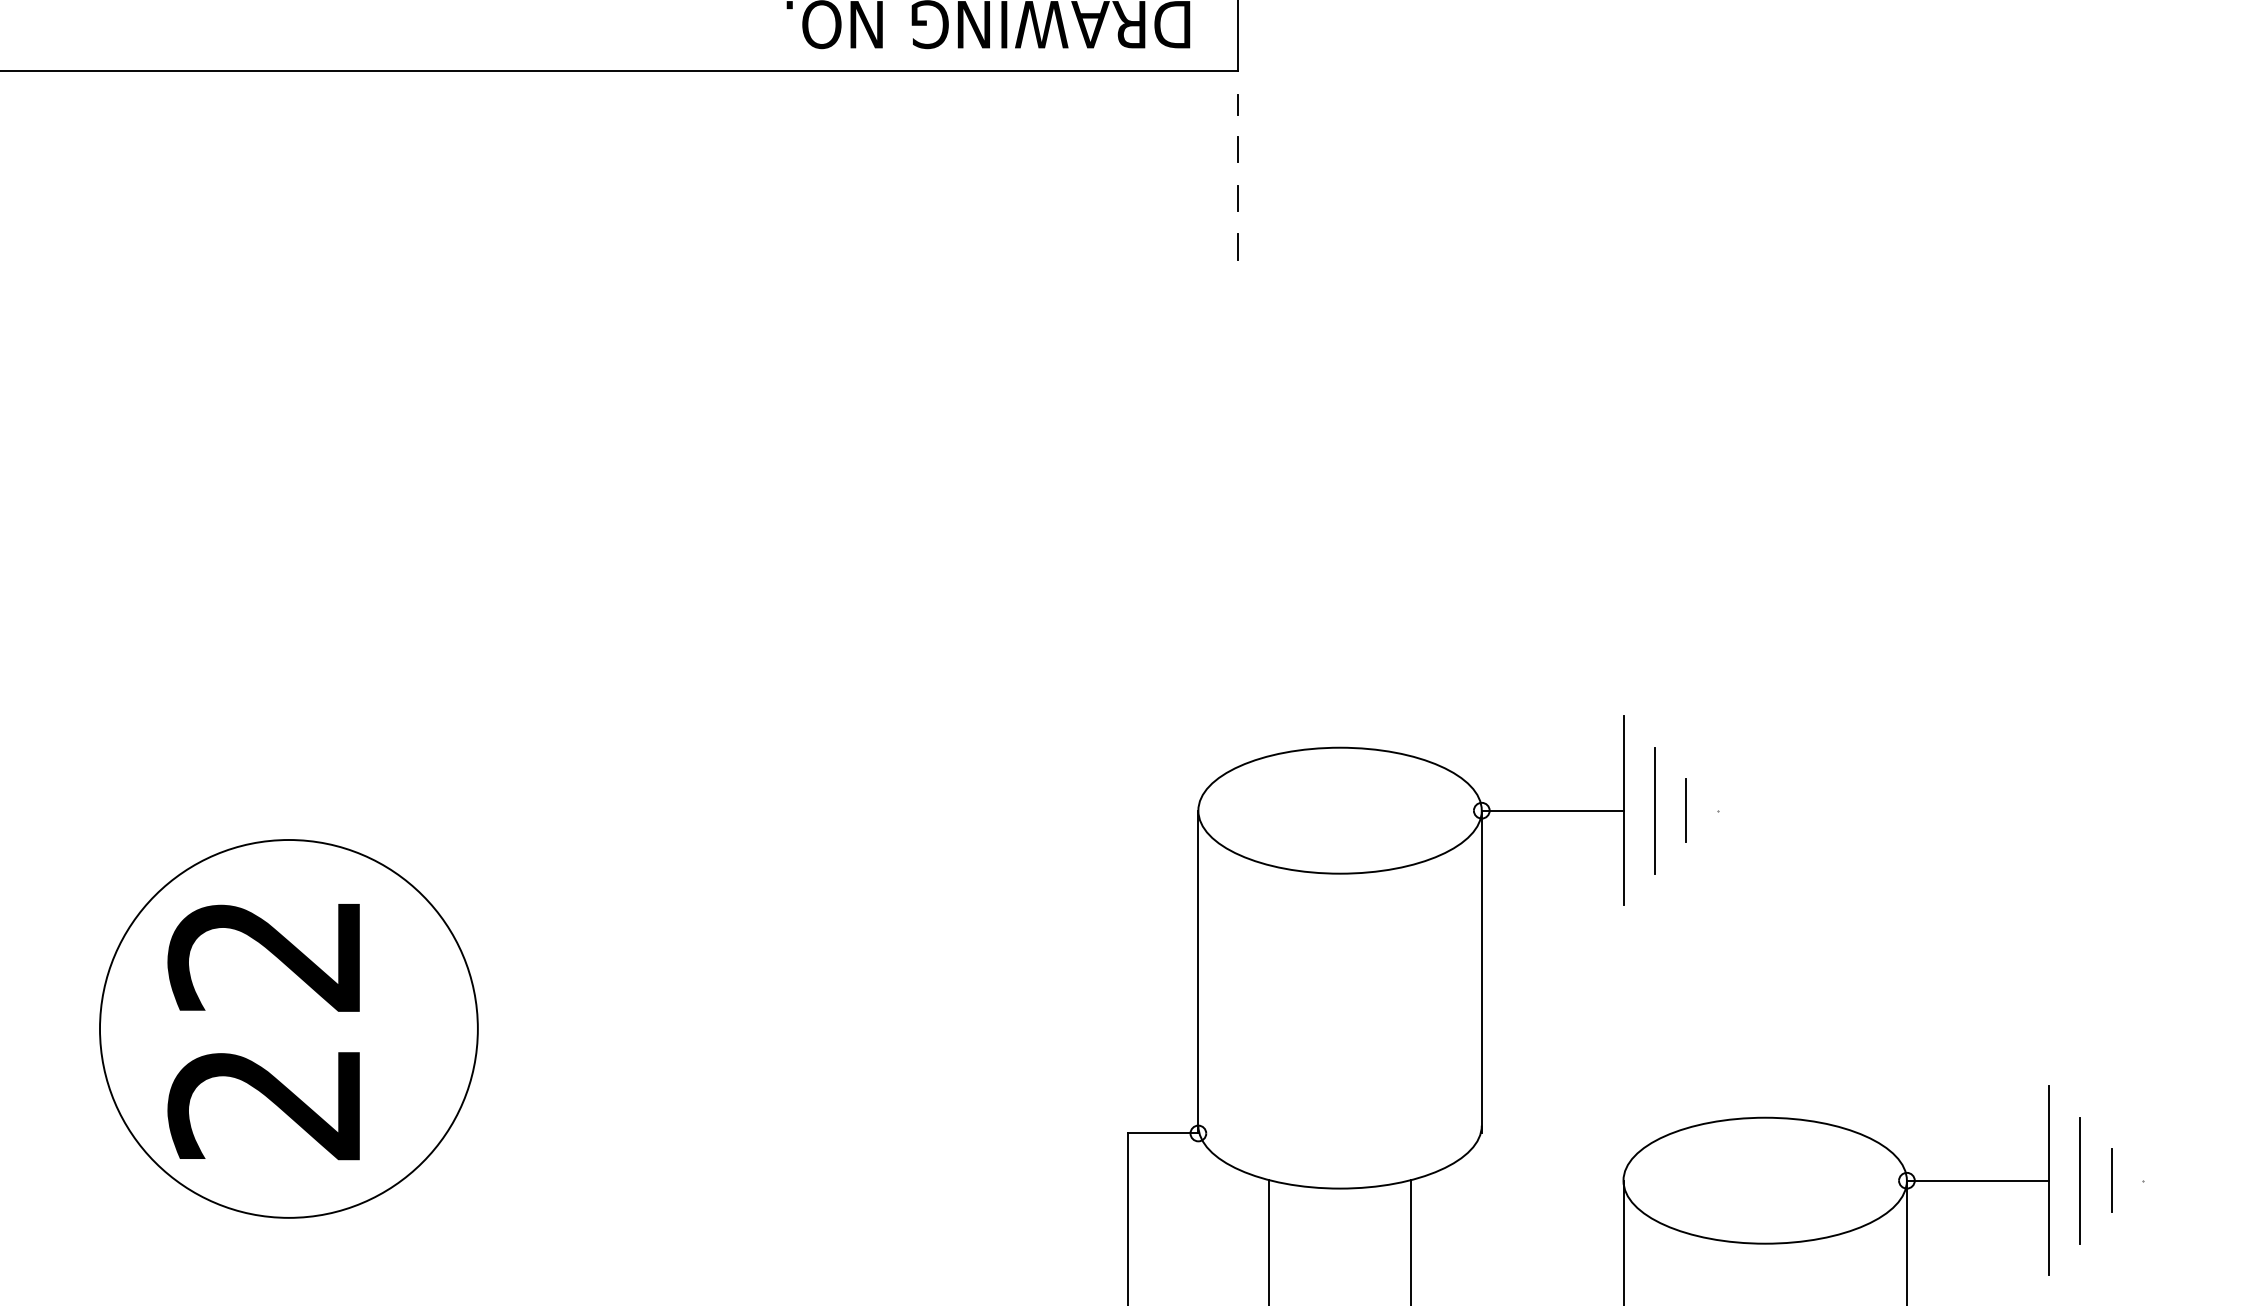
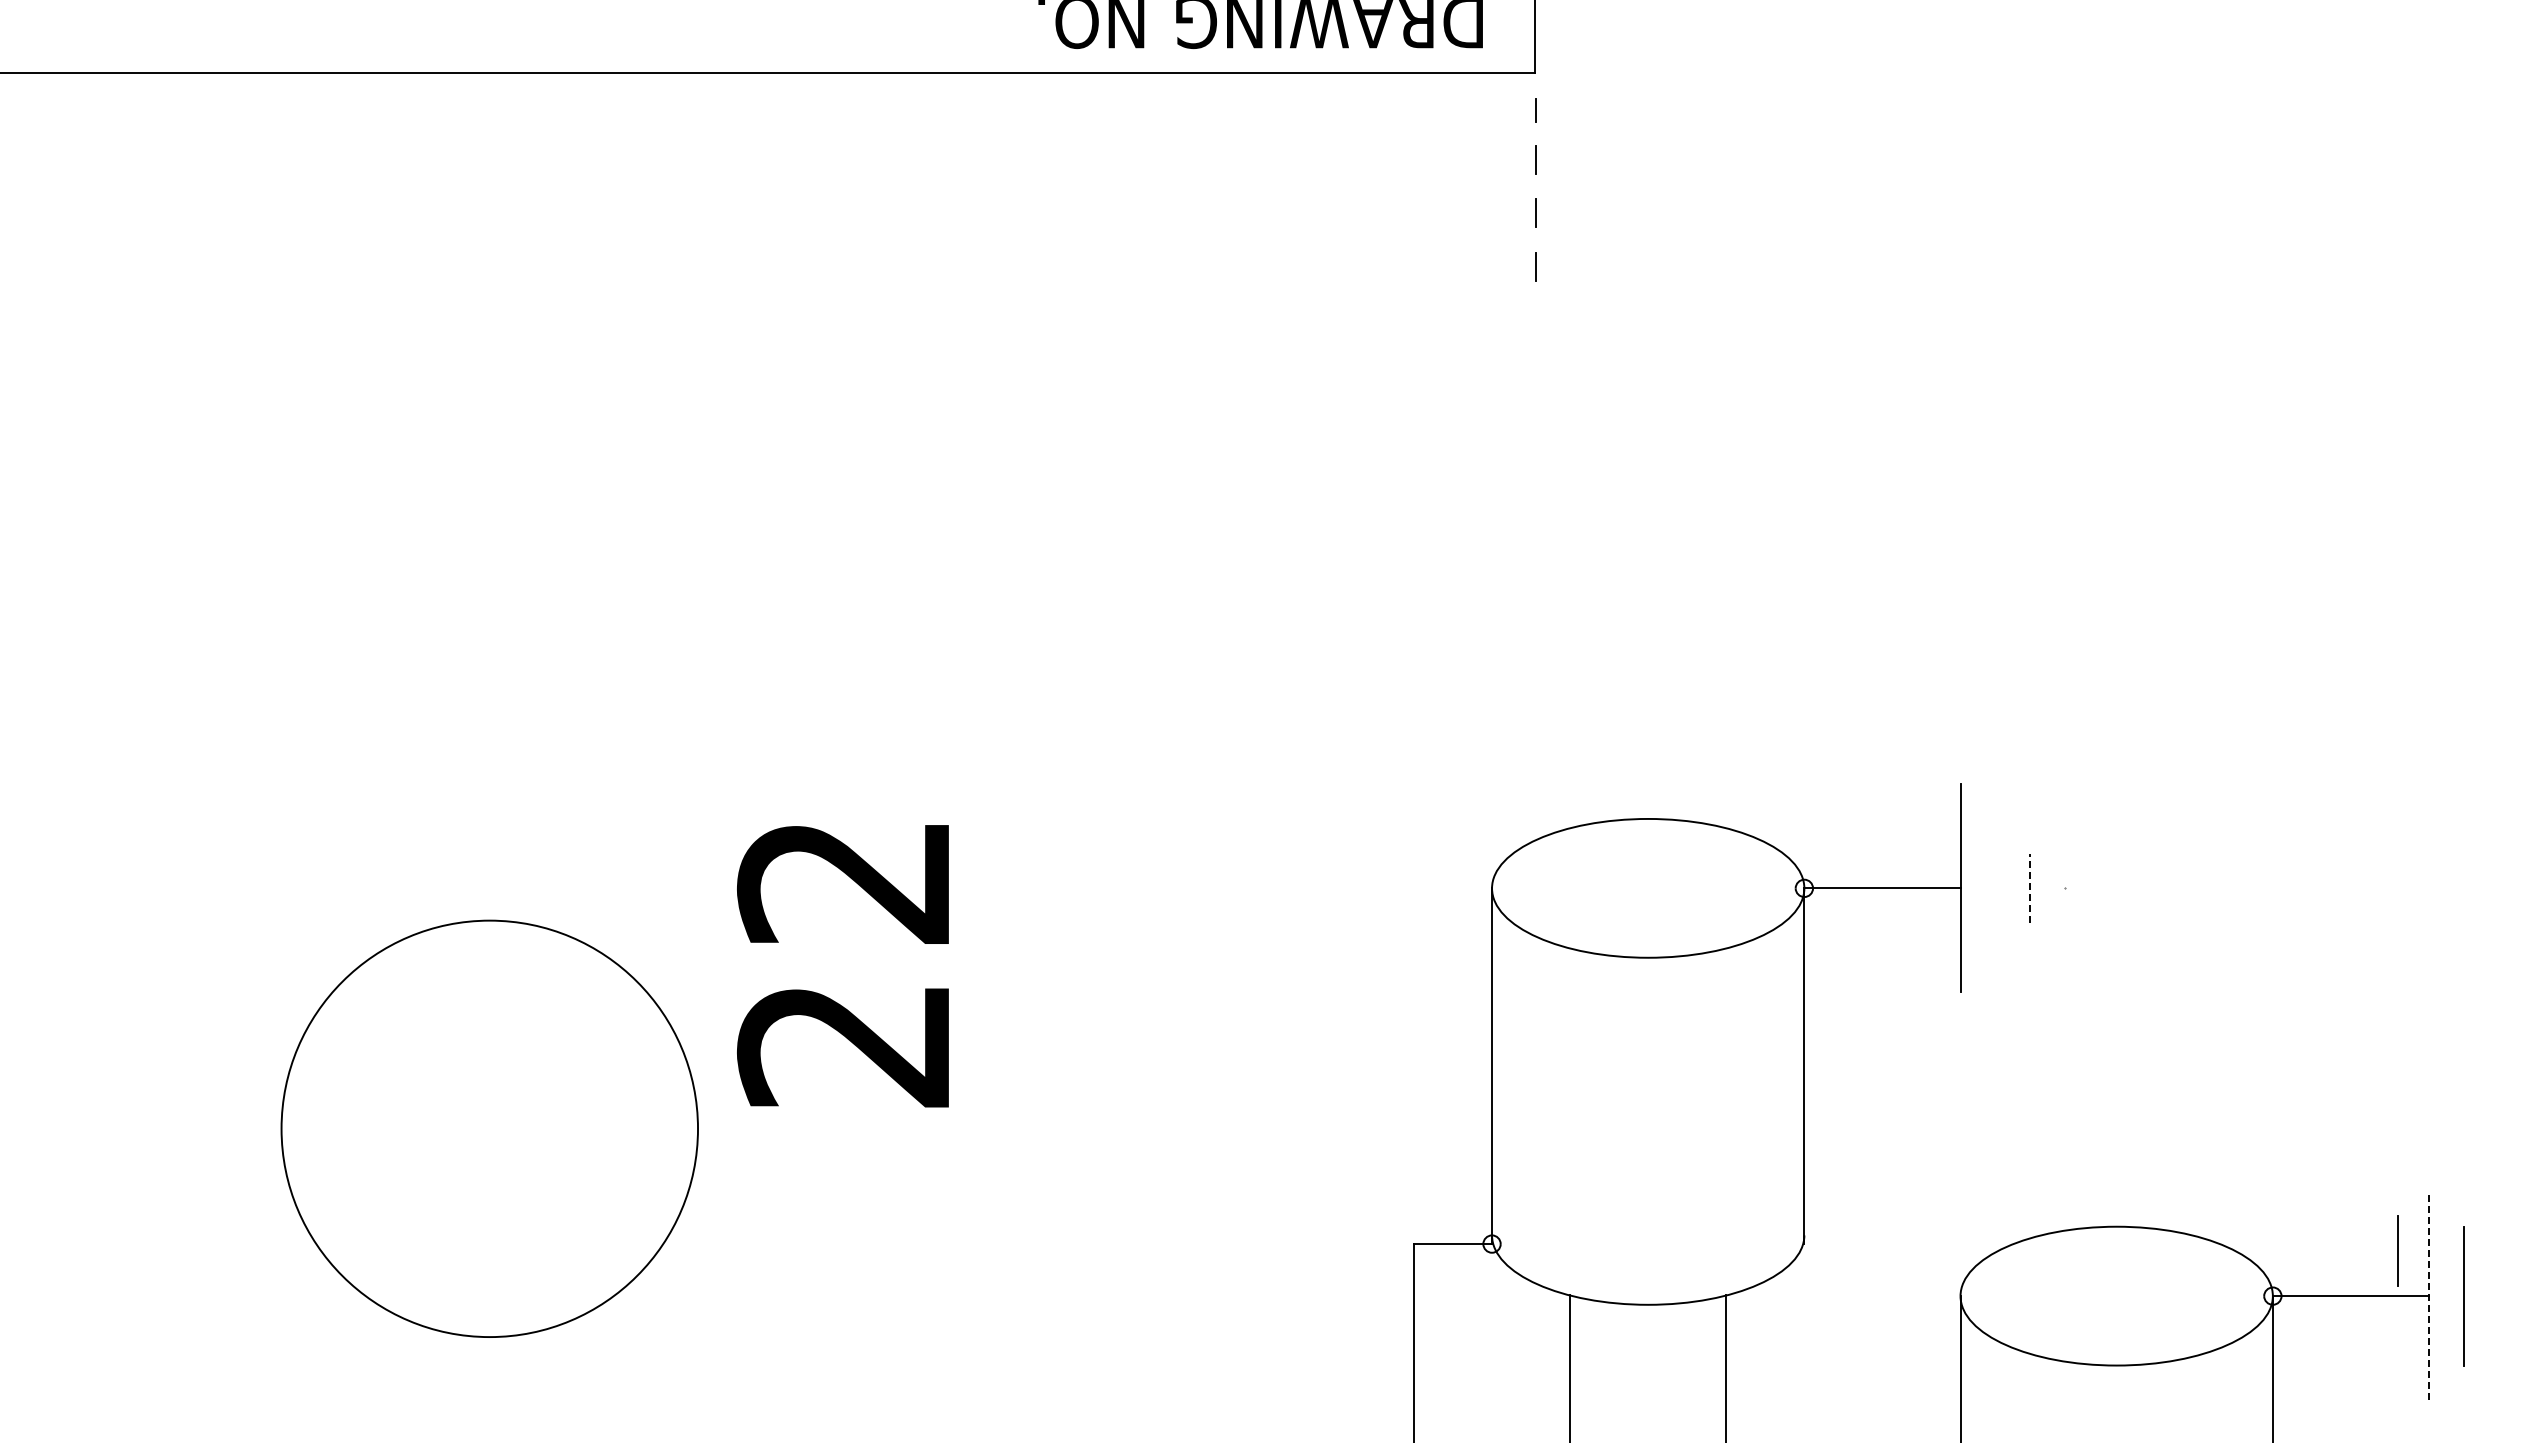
line: (1654, 810) -> (1994, 888), removed
line: (1686, 810) -> (2029, 888), solid -> dashed
text: (263, 1032) -> (842, 966), moved
line: (2049, 1180) -> (2429, 1295), solid -> dashed
line: (2110, 1180) -> (2397, 1250), moved

